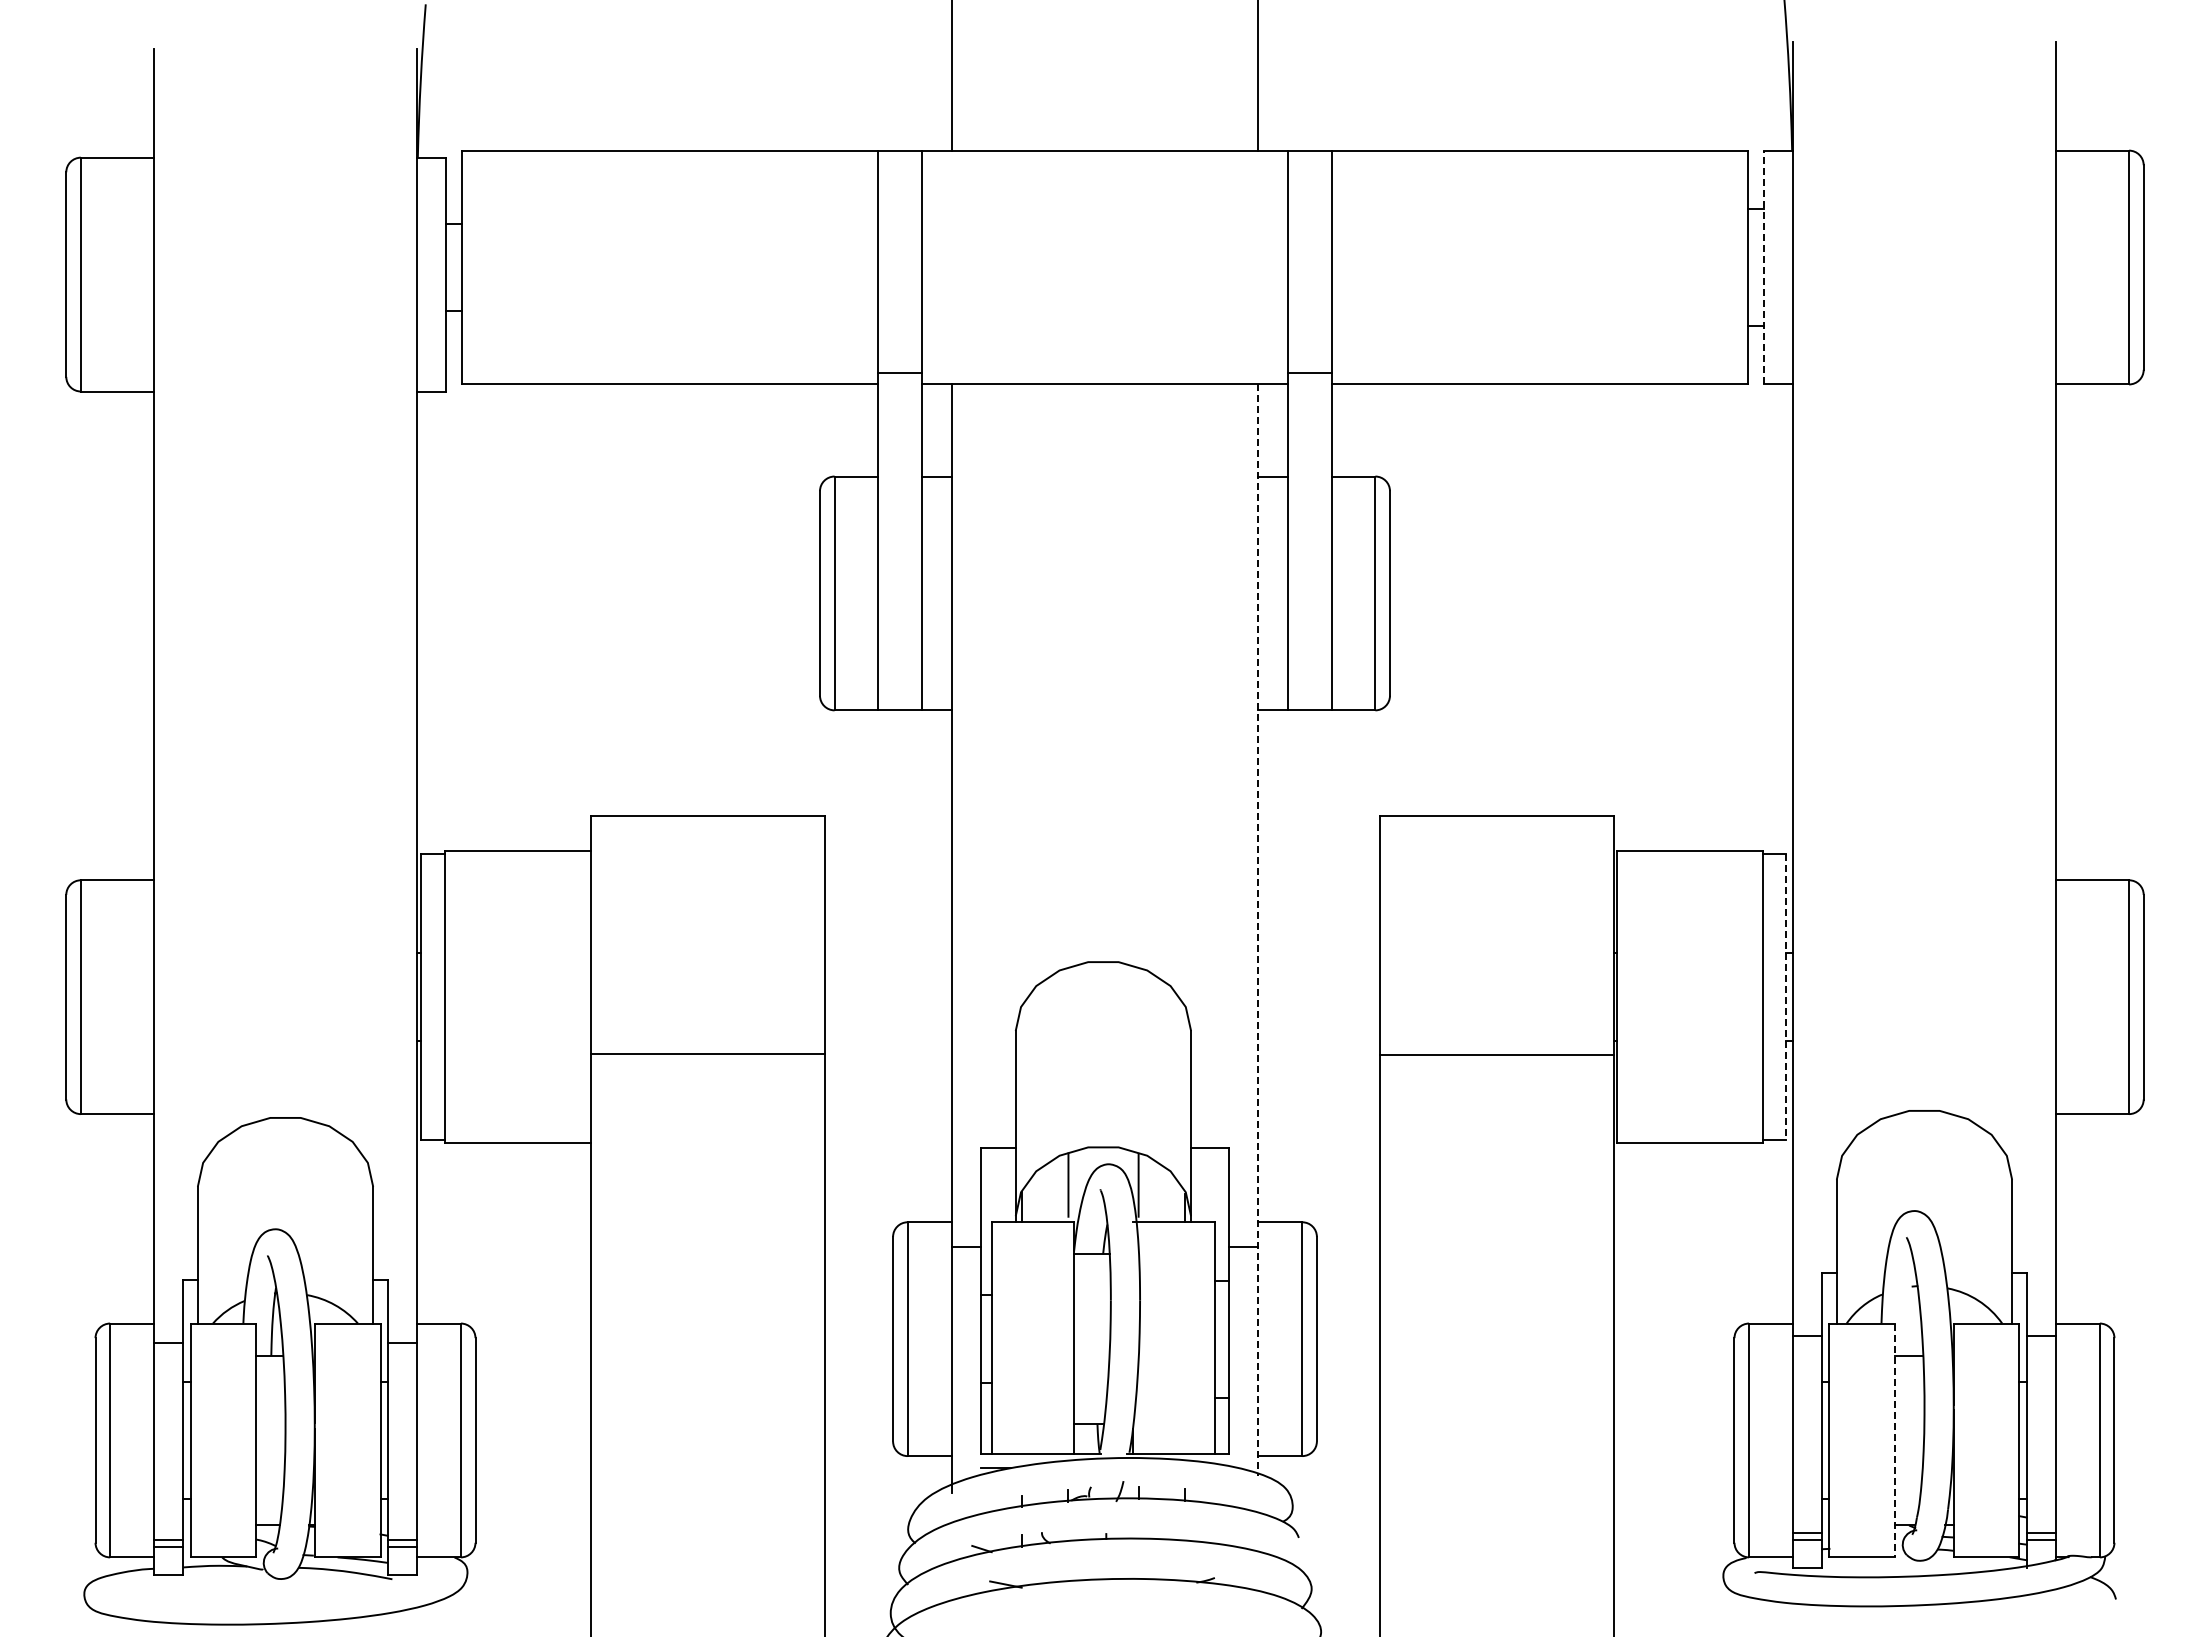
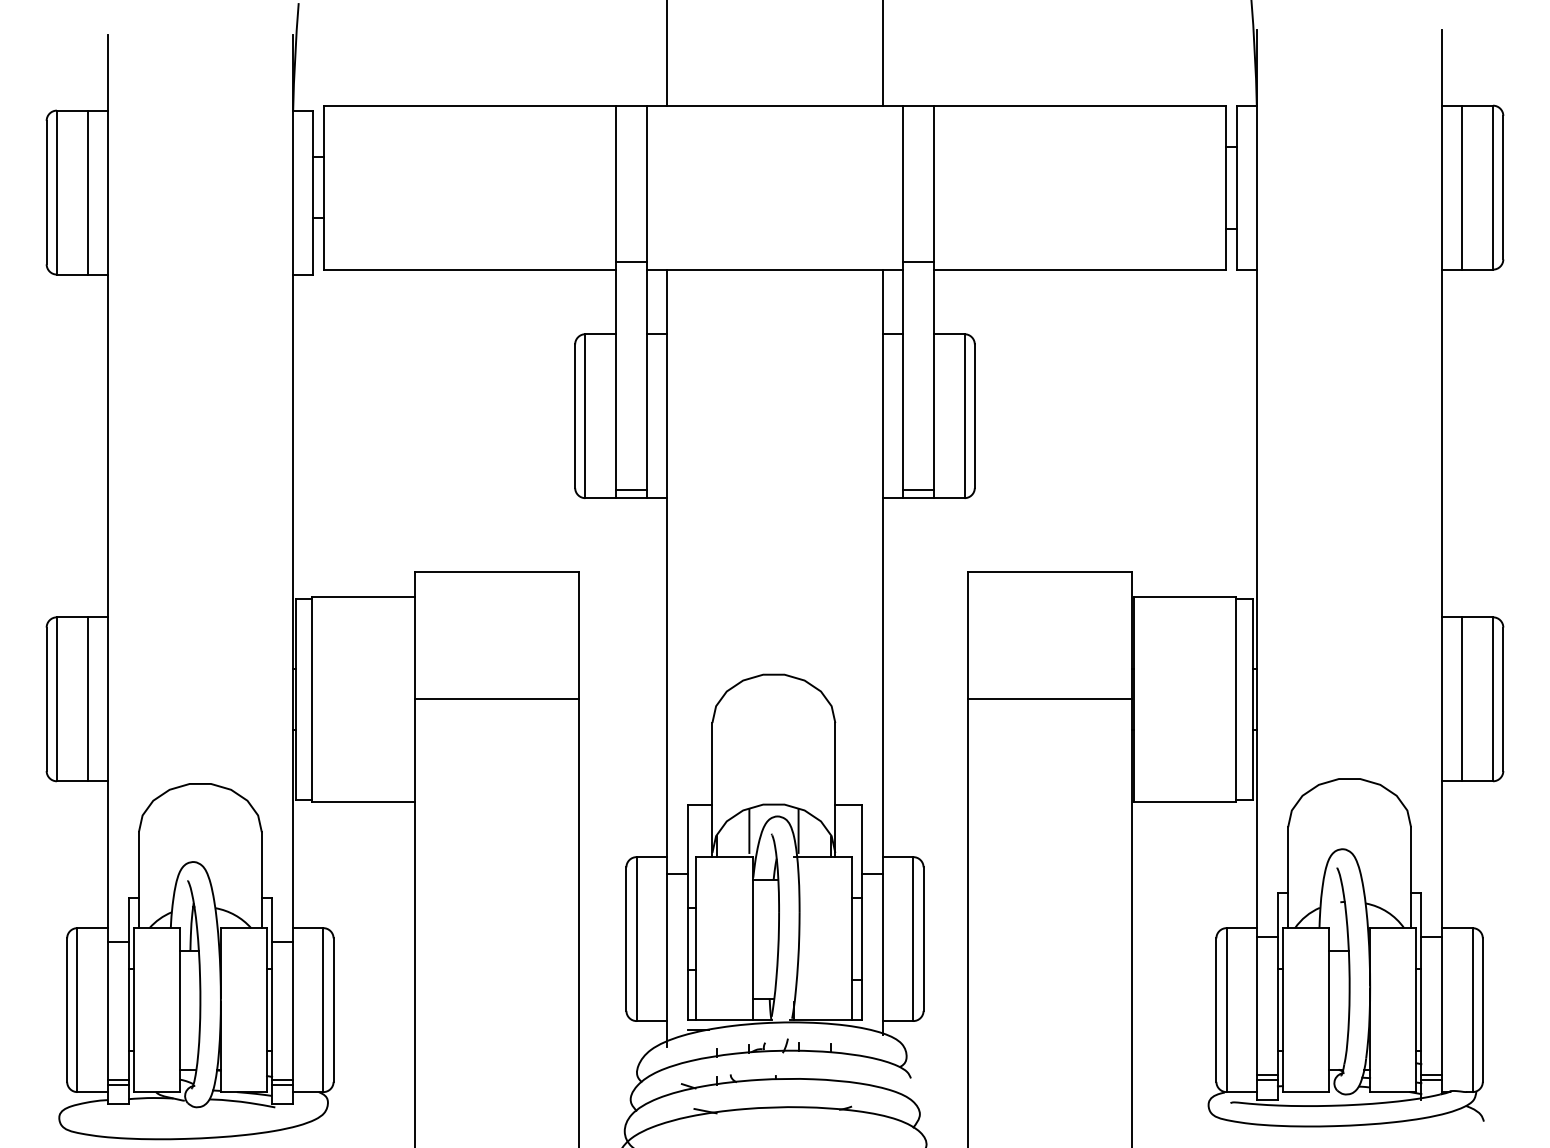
line: (1763, 267) -> (1236, 187), dashed -> solid
line: (2085, 267) -> (1462, 187), added
line: (124, 274) -> (87, 192), added
line: (900, 699) -> (631, 490), added
line: (1309, 699) -> (918, 490), added
line: (1258, 930) -> (882, 652), dashed -> solid
line: (124, 997) -> (87, 699), added
line: (1786, 997) -> (1252, 699), dashed -> solid
line: (2085, 997) -> (1462, 699), added
line: (707, 1054) -> (496, 699), moved
line: (1497, 1055) -> (1050, 699), moved
line: (1895, 1440) -> (1329, 1010), dashed -> solid

